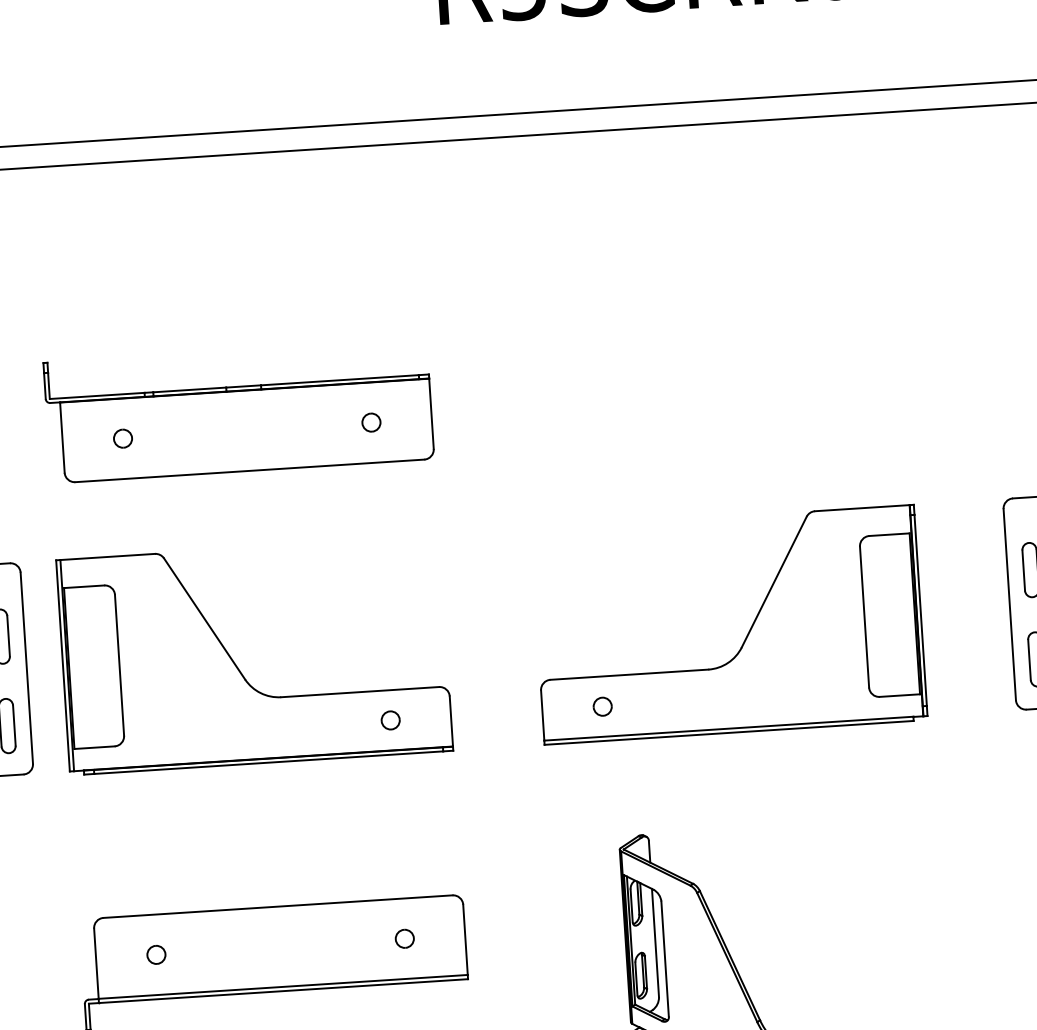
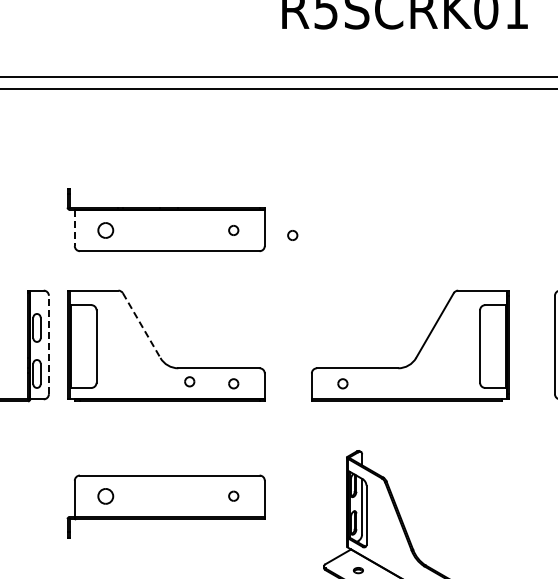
part: (486, 424) -> (292, 235), added
line: (61, 438) -> (74, 228), solid -> dashed
part: (122, 438) -> (105, 230), size x1.6
line: (204, 620) -> (141, 326), solid -> dashed
line: (25, 667) -> (48, 344), solid -> dashed
part: (304, 721) -> (189, 381), added
part: (155, 953) -> (105, 495), size x1.6

